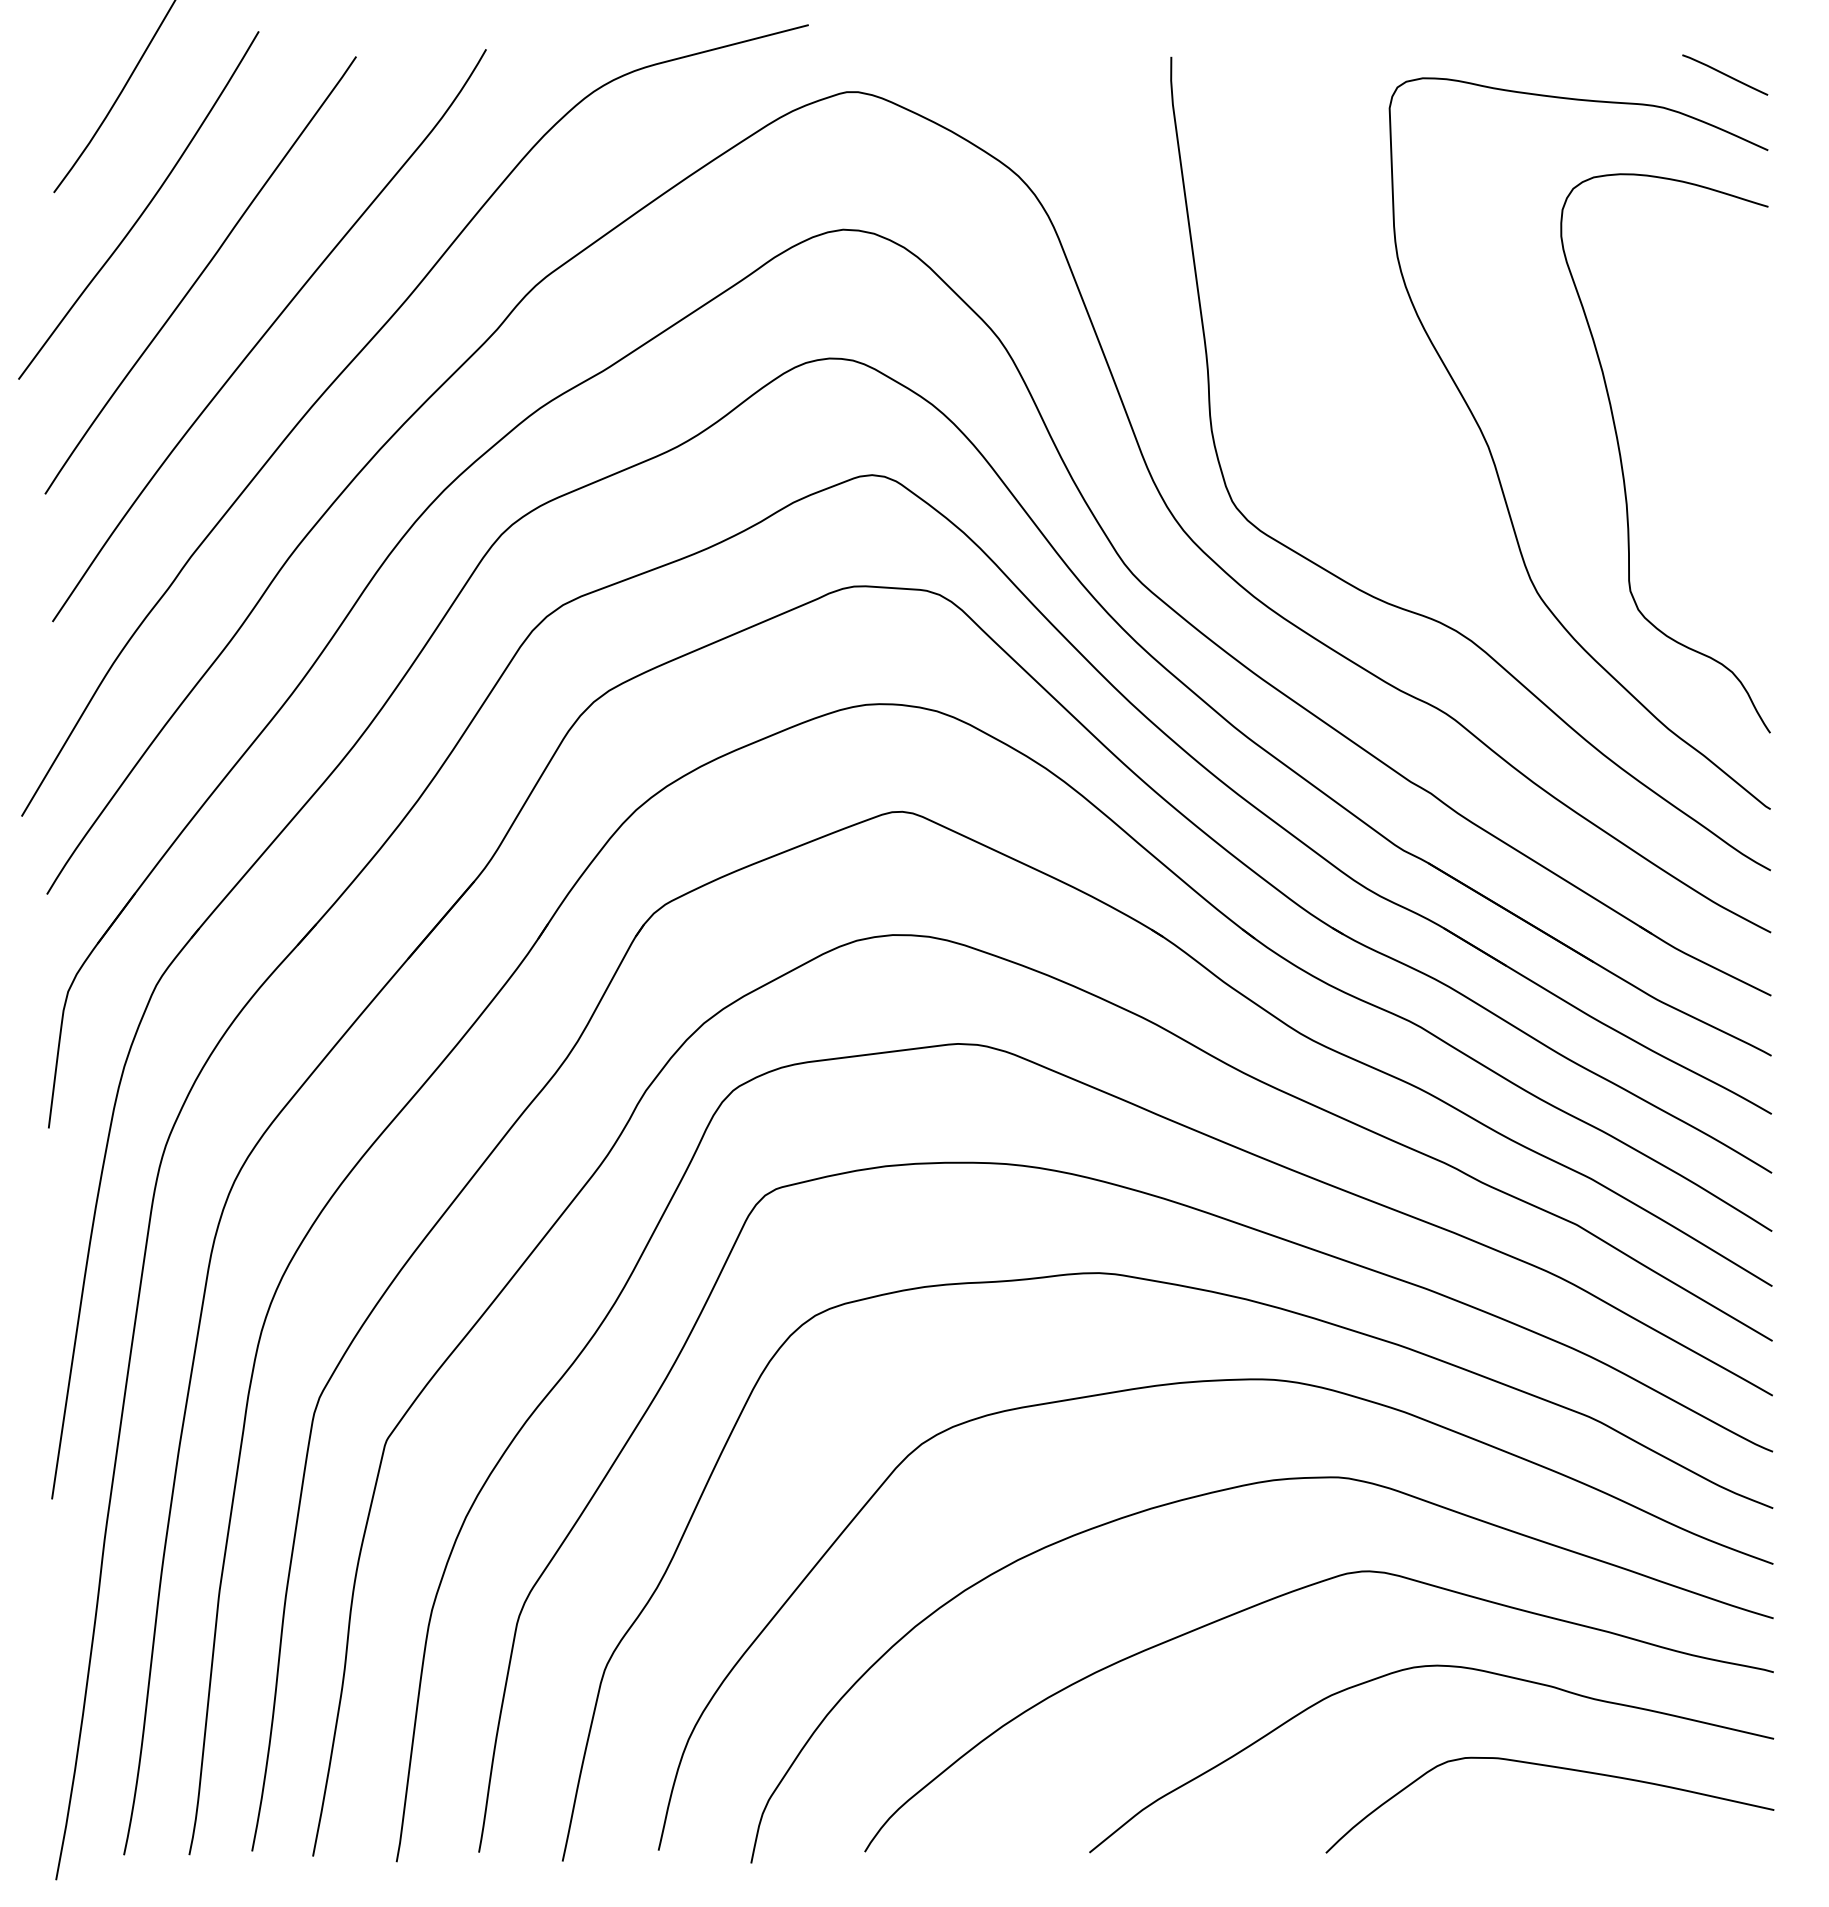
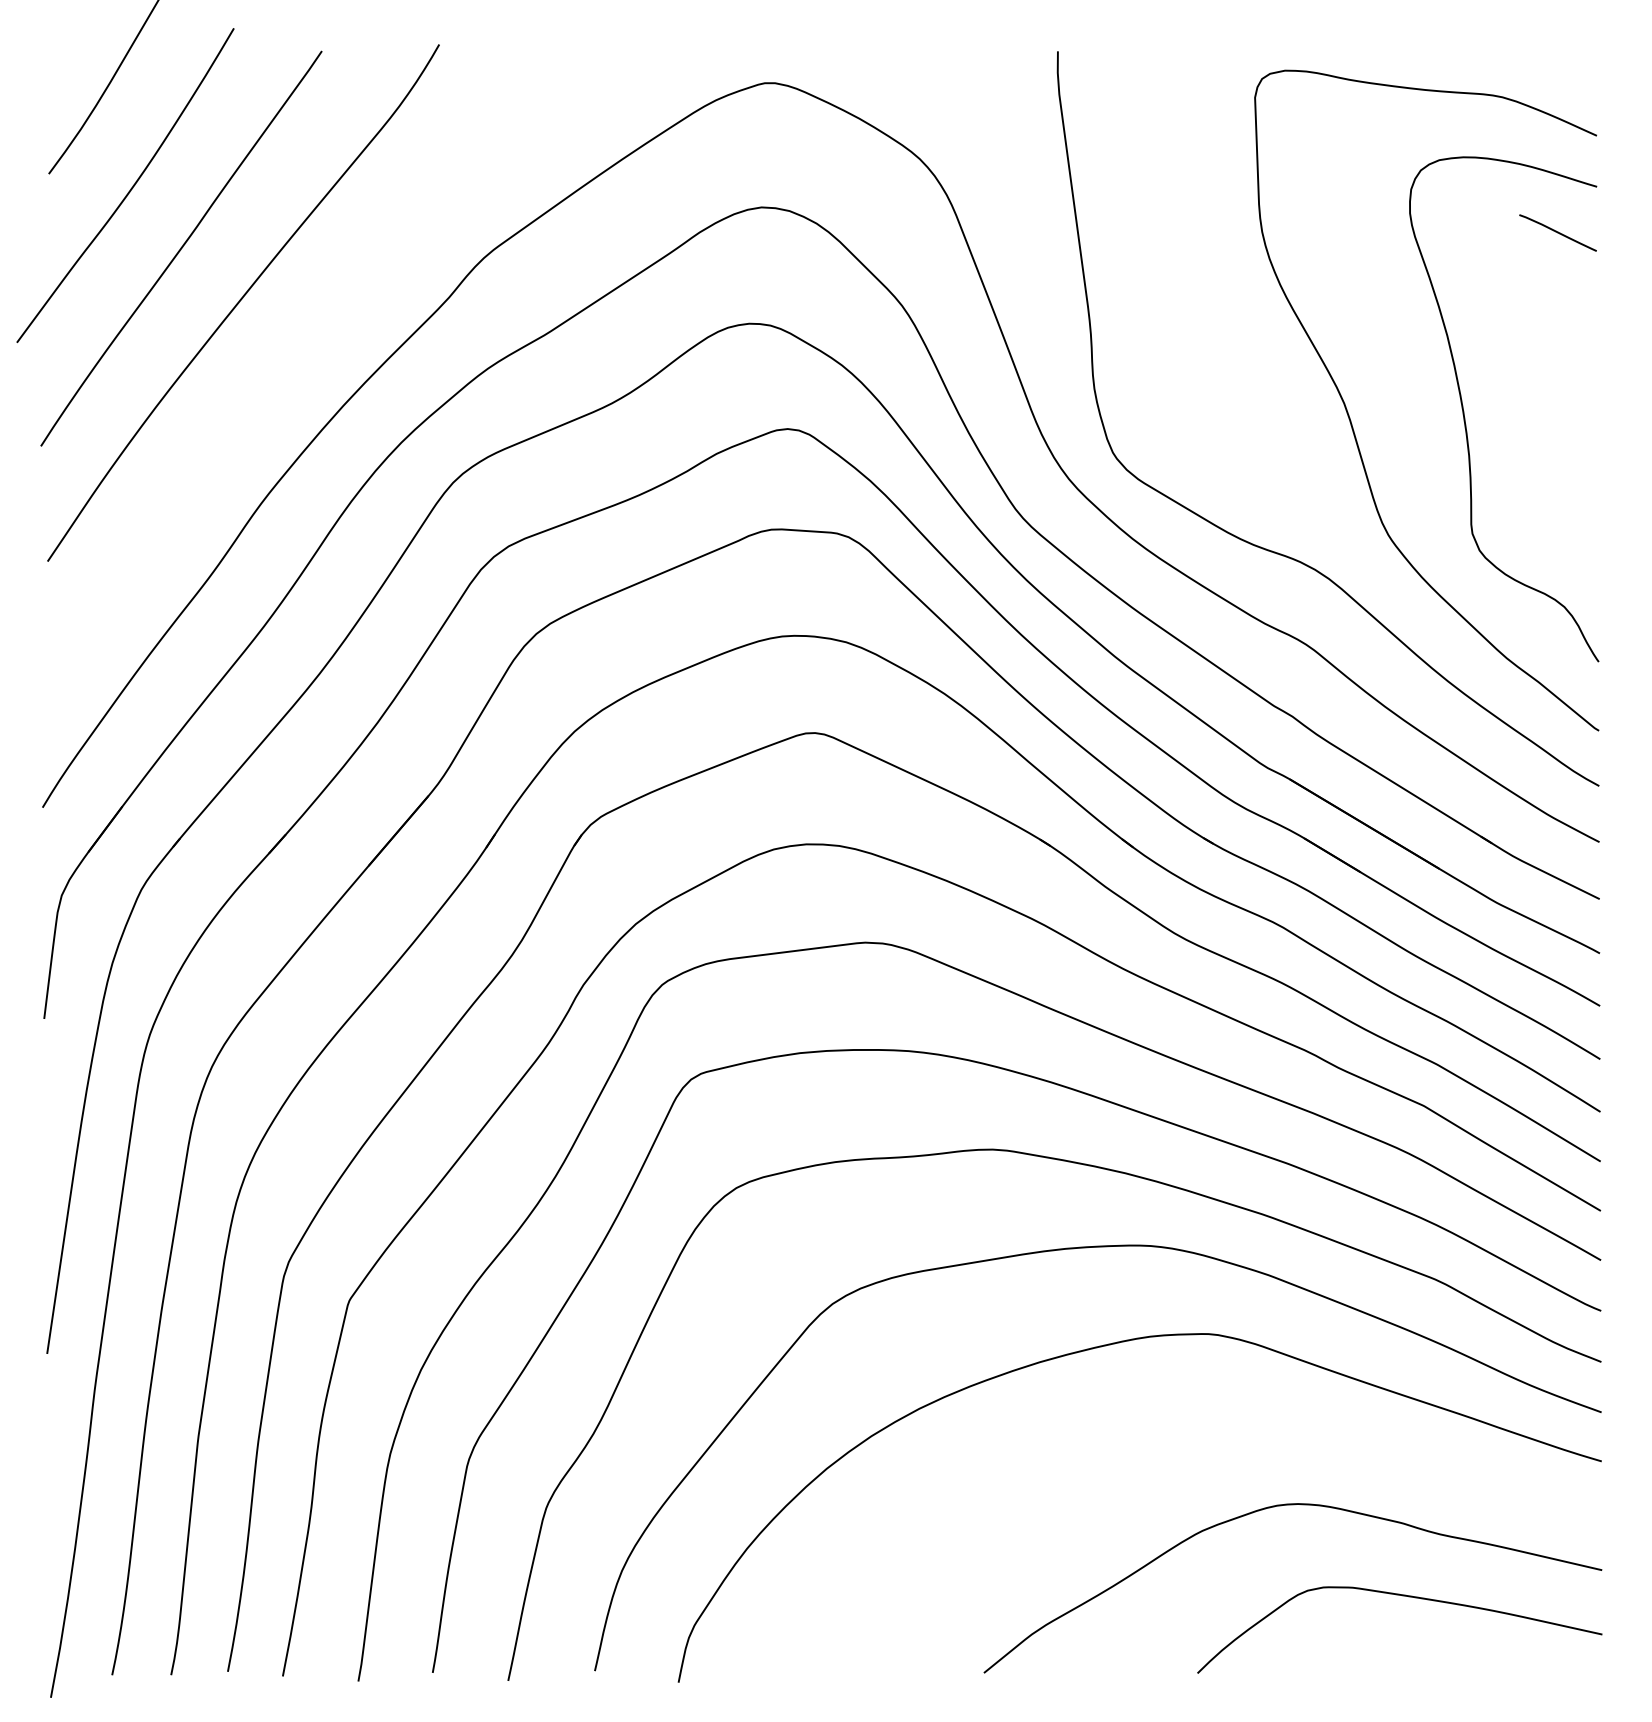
curve: (1725, 74) -> (1558, 232), moved
curve: (353, 361) -> (319, 326), removed
curve: (1274, 1599) -> (1151, 1444), removed

